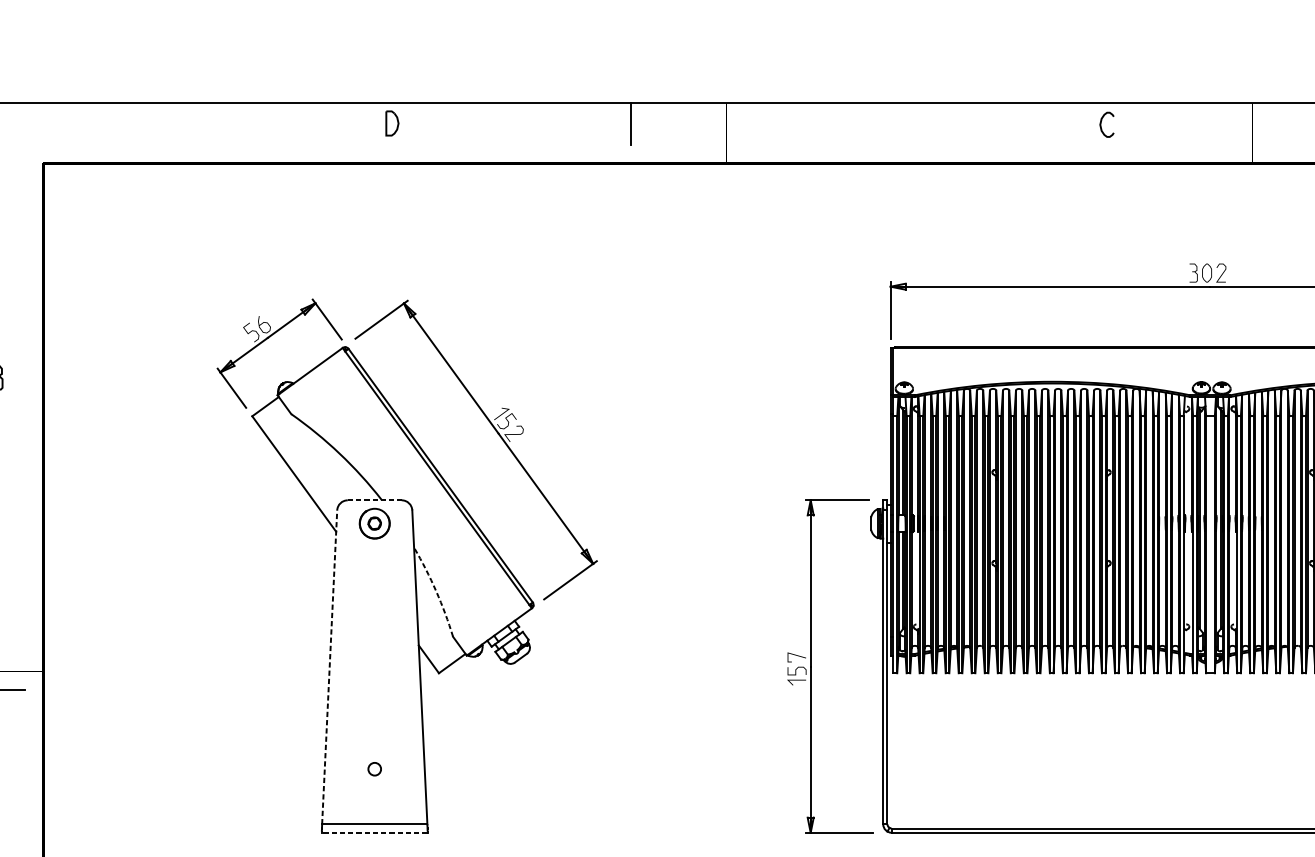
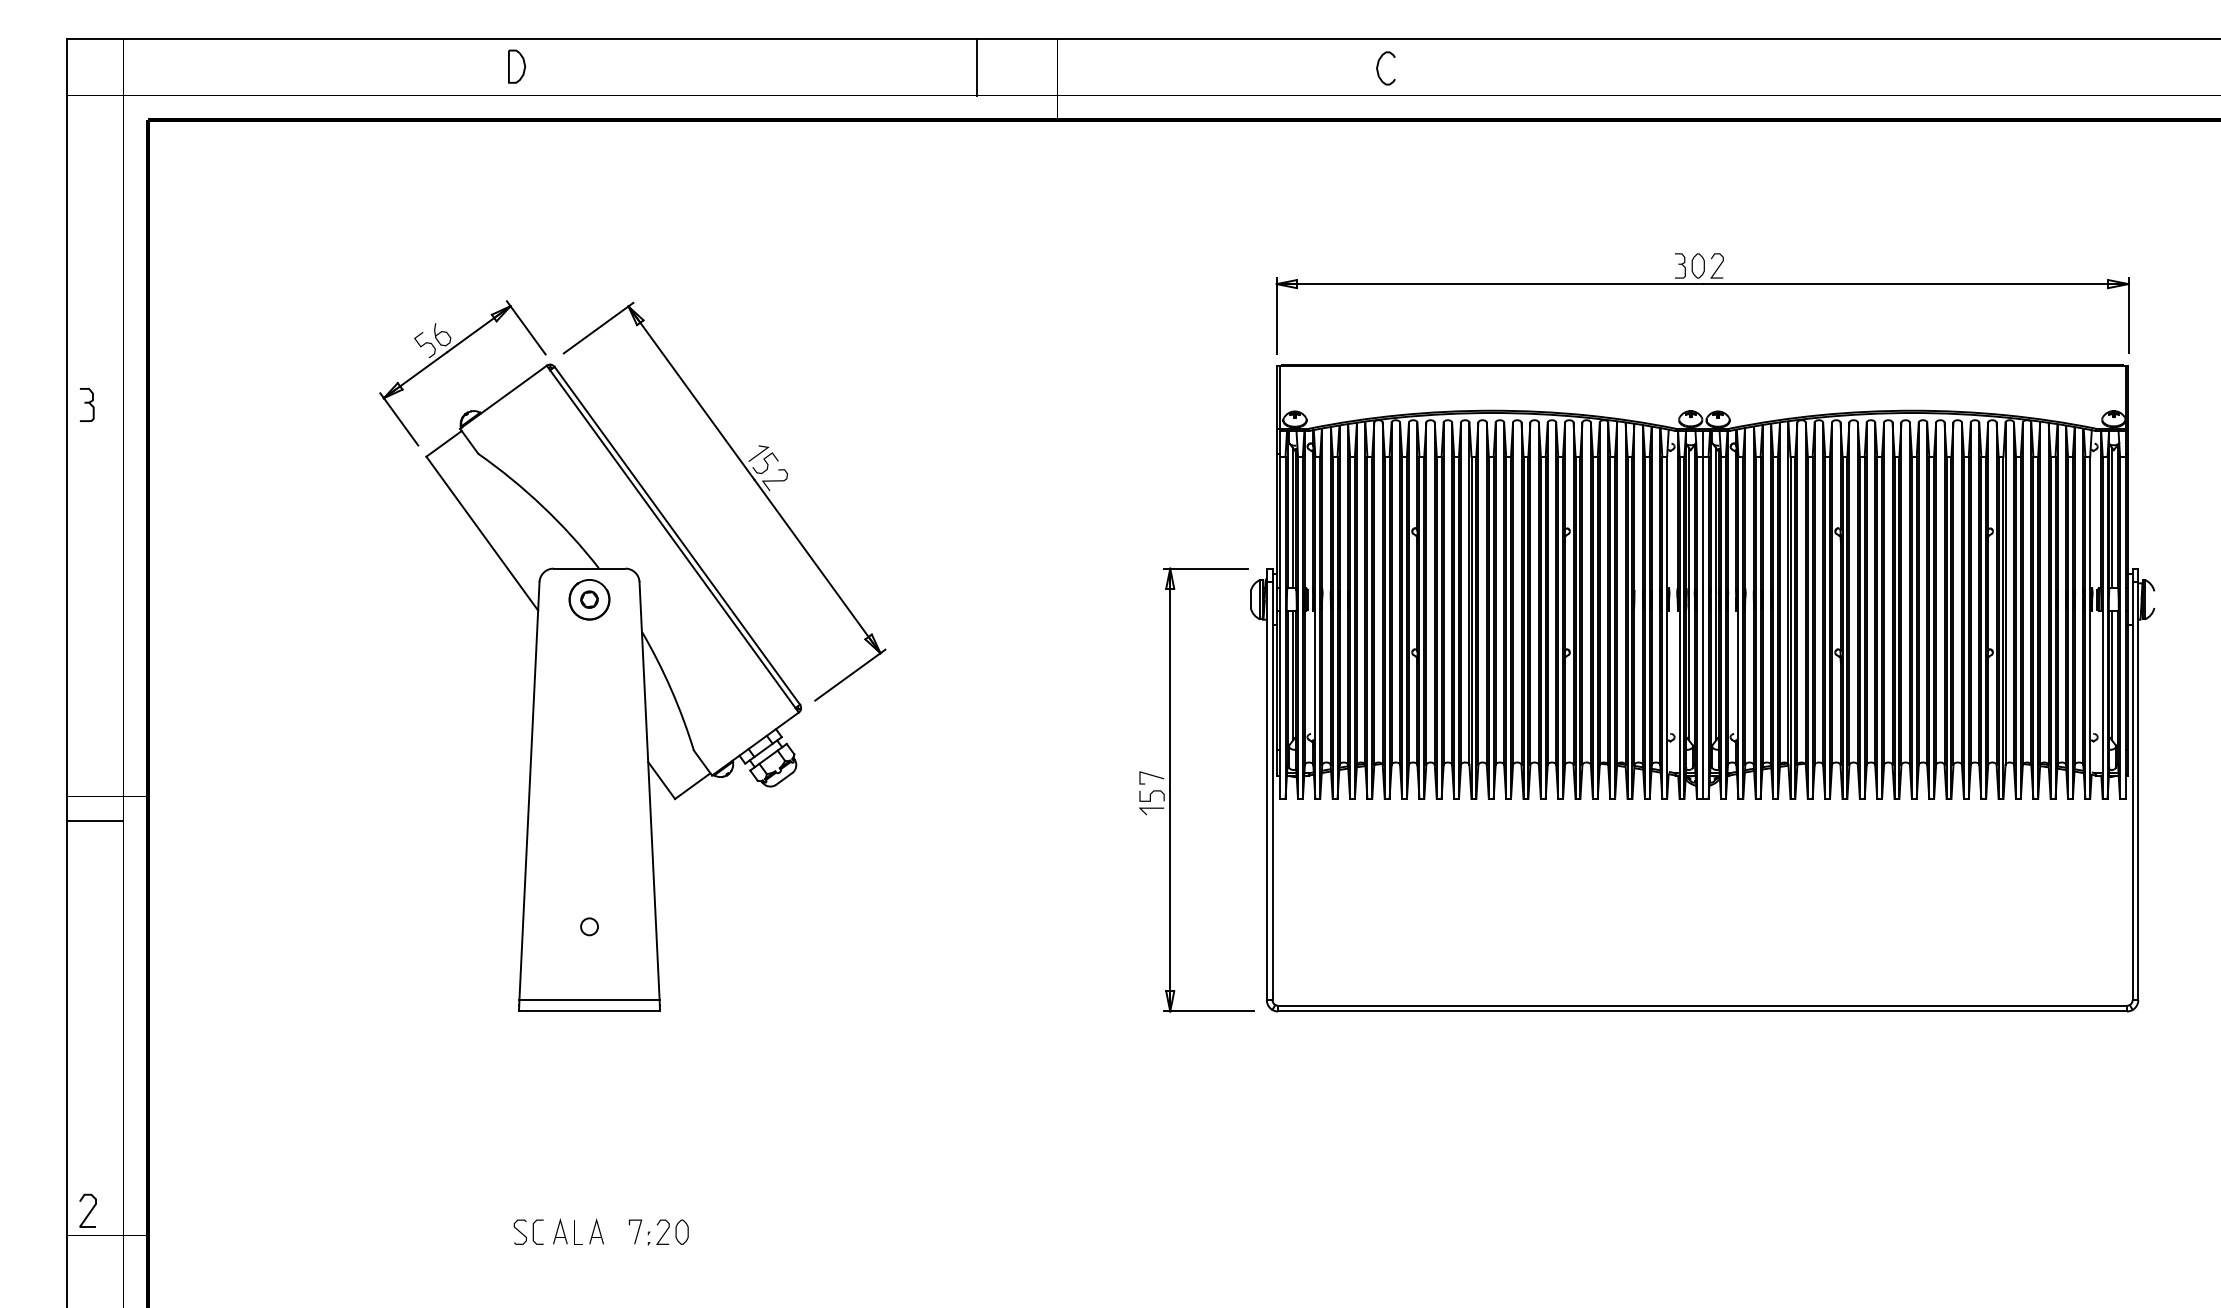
part: (392, 123) -> (517, 66), moved
line: (630, 124) -> (977, 67), moved
curve: (1101, 124) -> (1378, 67), moved
line: (374, 500) -> (589, 568), dashed -> solid
line: (1210, 534) -> (1702, 614), added
arc: (436, 591) -> (671, 689), dashed -> solid
line: (329, 666) -> (529, 790), dashed -> solid
line: (374, 832) -> (589, 1011), dashed -> solid

